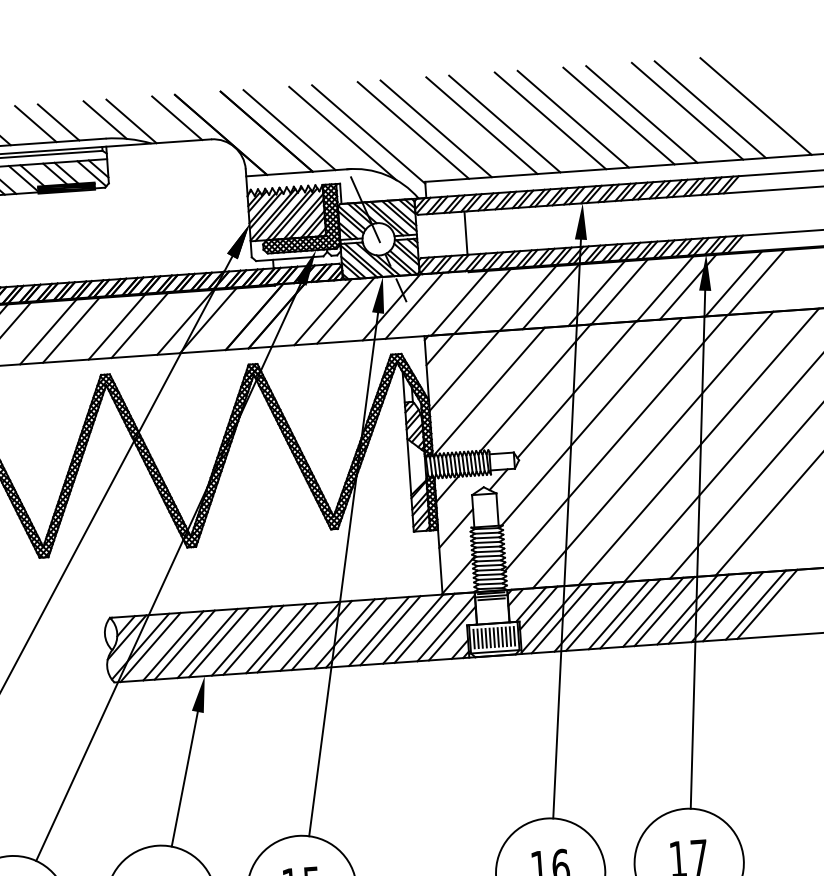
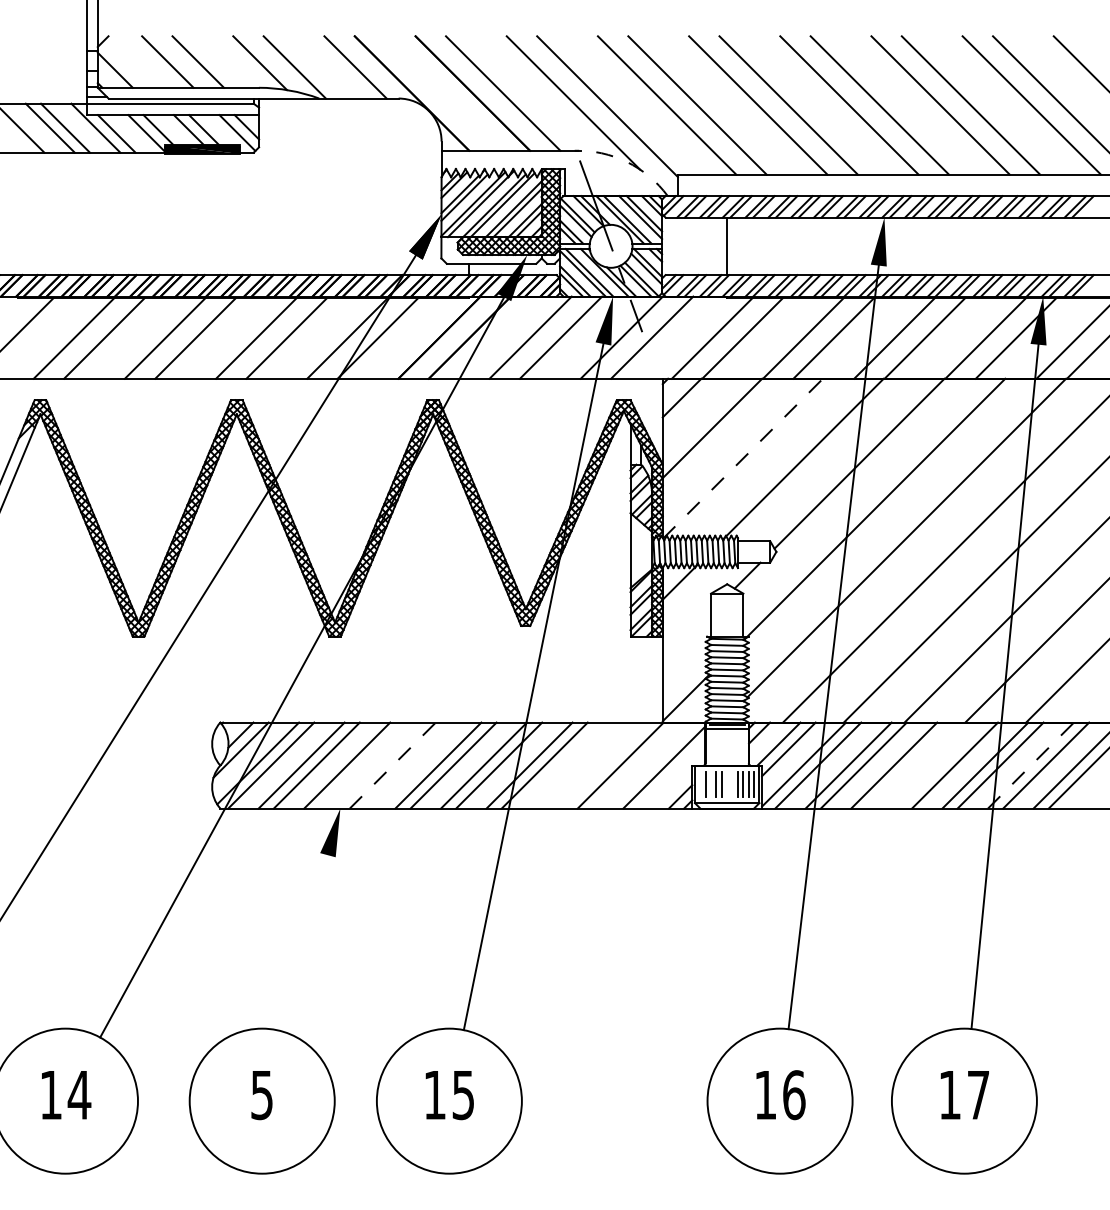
arc: (385, 174) -> (626, 161), solid -> dashed
line: (489, 391) -> (743, 458), solid -> dashed
line: (455, 528) -> (686, 636), removed
line: (491, 599) -> (726, 733), removed
line: (722, 607) -> (1031, 765), solid -> dashed
line: (652, 612) -> (939, 765), removed
line: (630, 613) -> (909, 765), removed
line: (424, 628) -> (635, 765), removed
line: (390, 630) -> (590, 765), removed
line: (379, 631) -> (575, 765), removed
line: (451, 633) -> (671, 774), removed
line: (494, 637) -> (727, 784), removed
line: (498, 637) -> (732, 784), removed
line: (482, 638) -> (711, 784), removed
line: (474, 639) -> (700, 784), removed
line: (253, 640) -> (408, 765), removed
line: (241, 641) -> (392, 765), solid -> dashed
line: (219, 642) -> (362, 765), removed
line: (184, 779) -> (303, 943), removed

